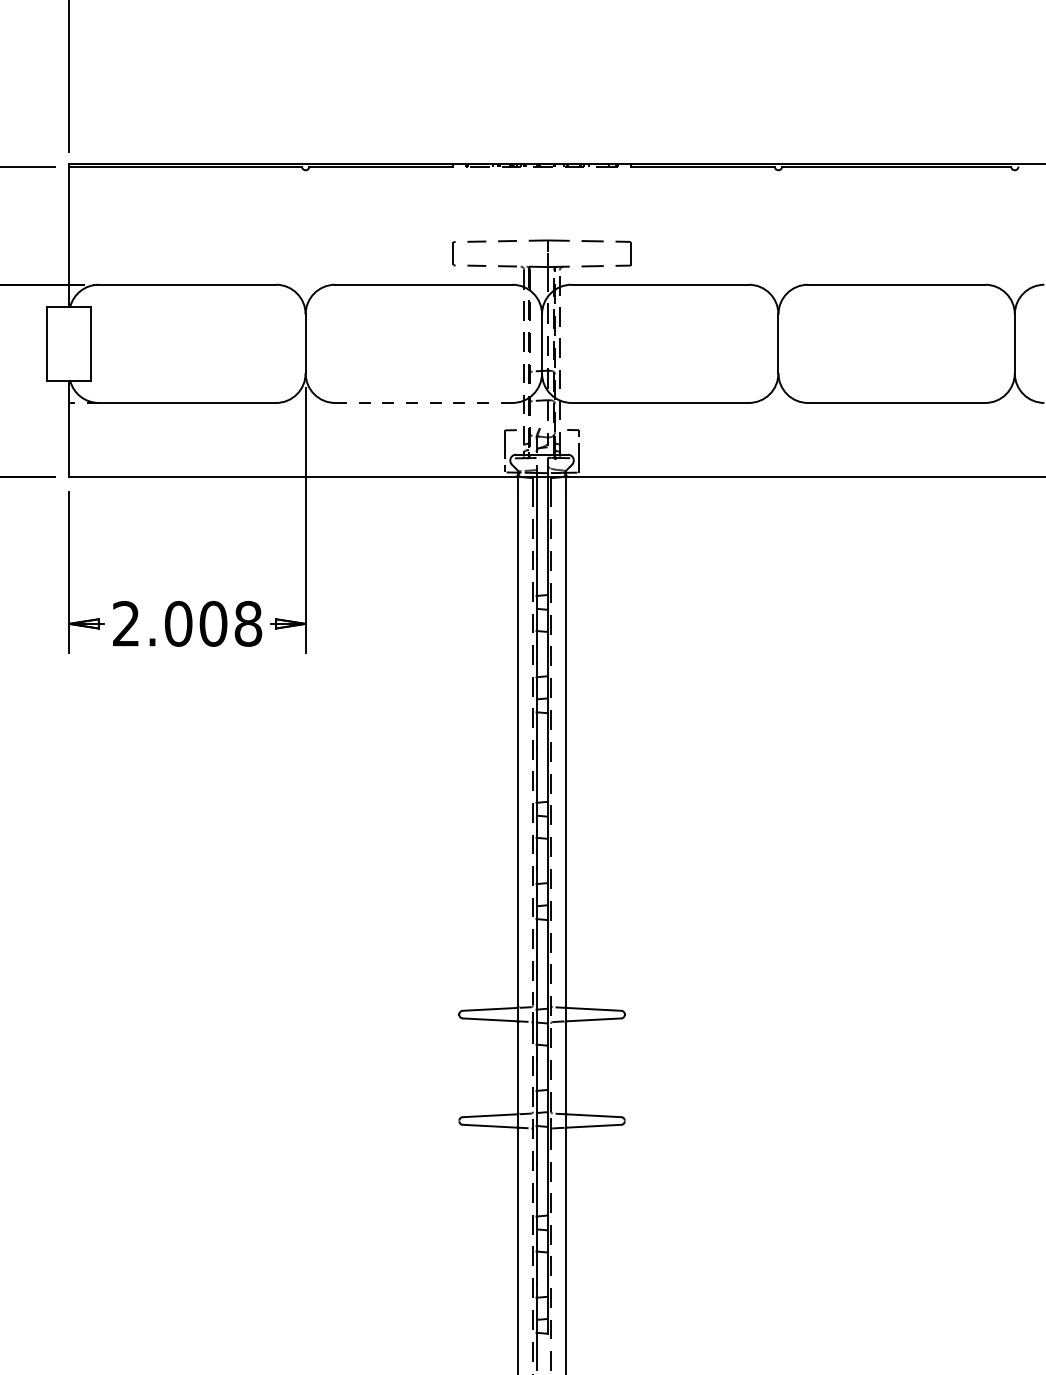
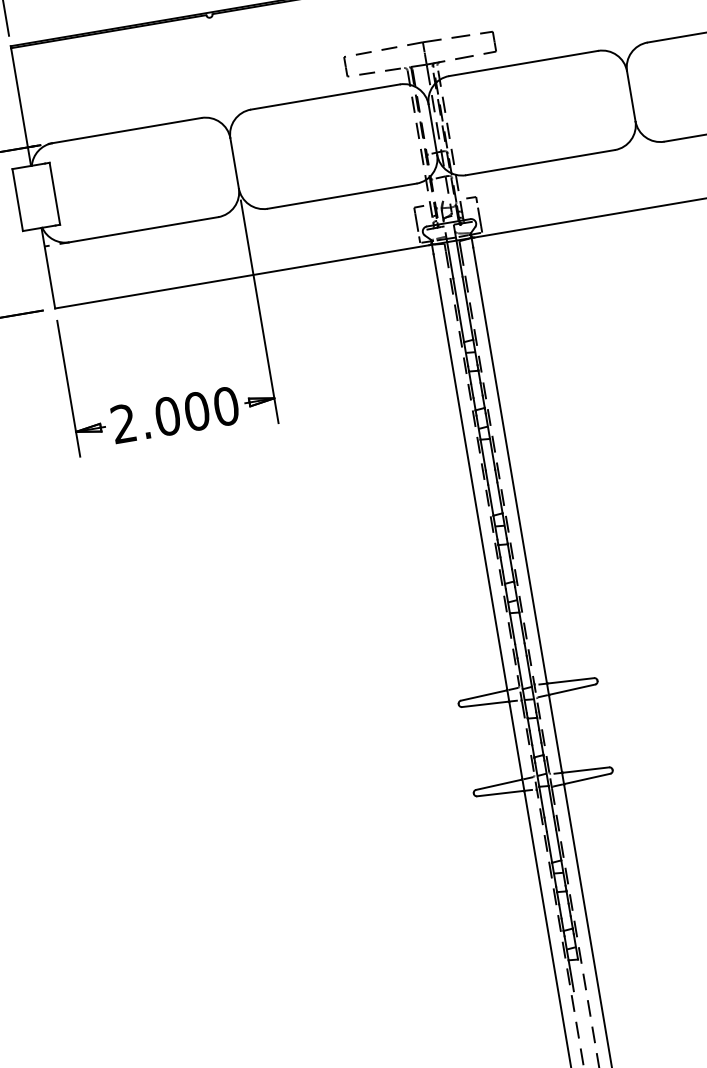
line: (423, 402) -> (341, 195), dashed -> solid
text: (248, 623) -> (226, 406), 2.008 -> 2.000

